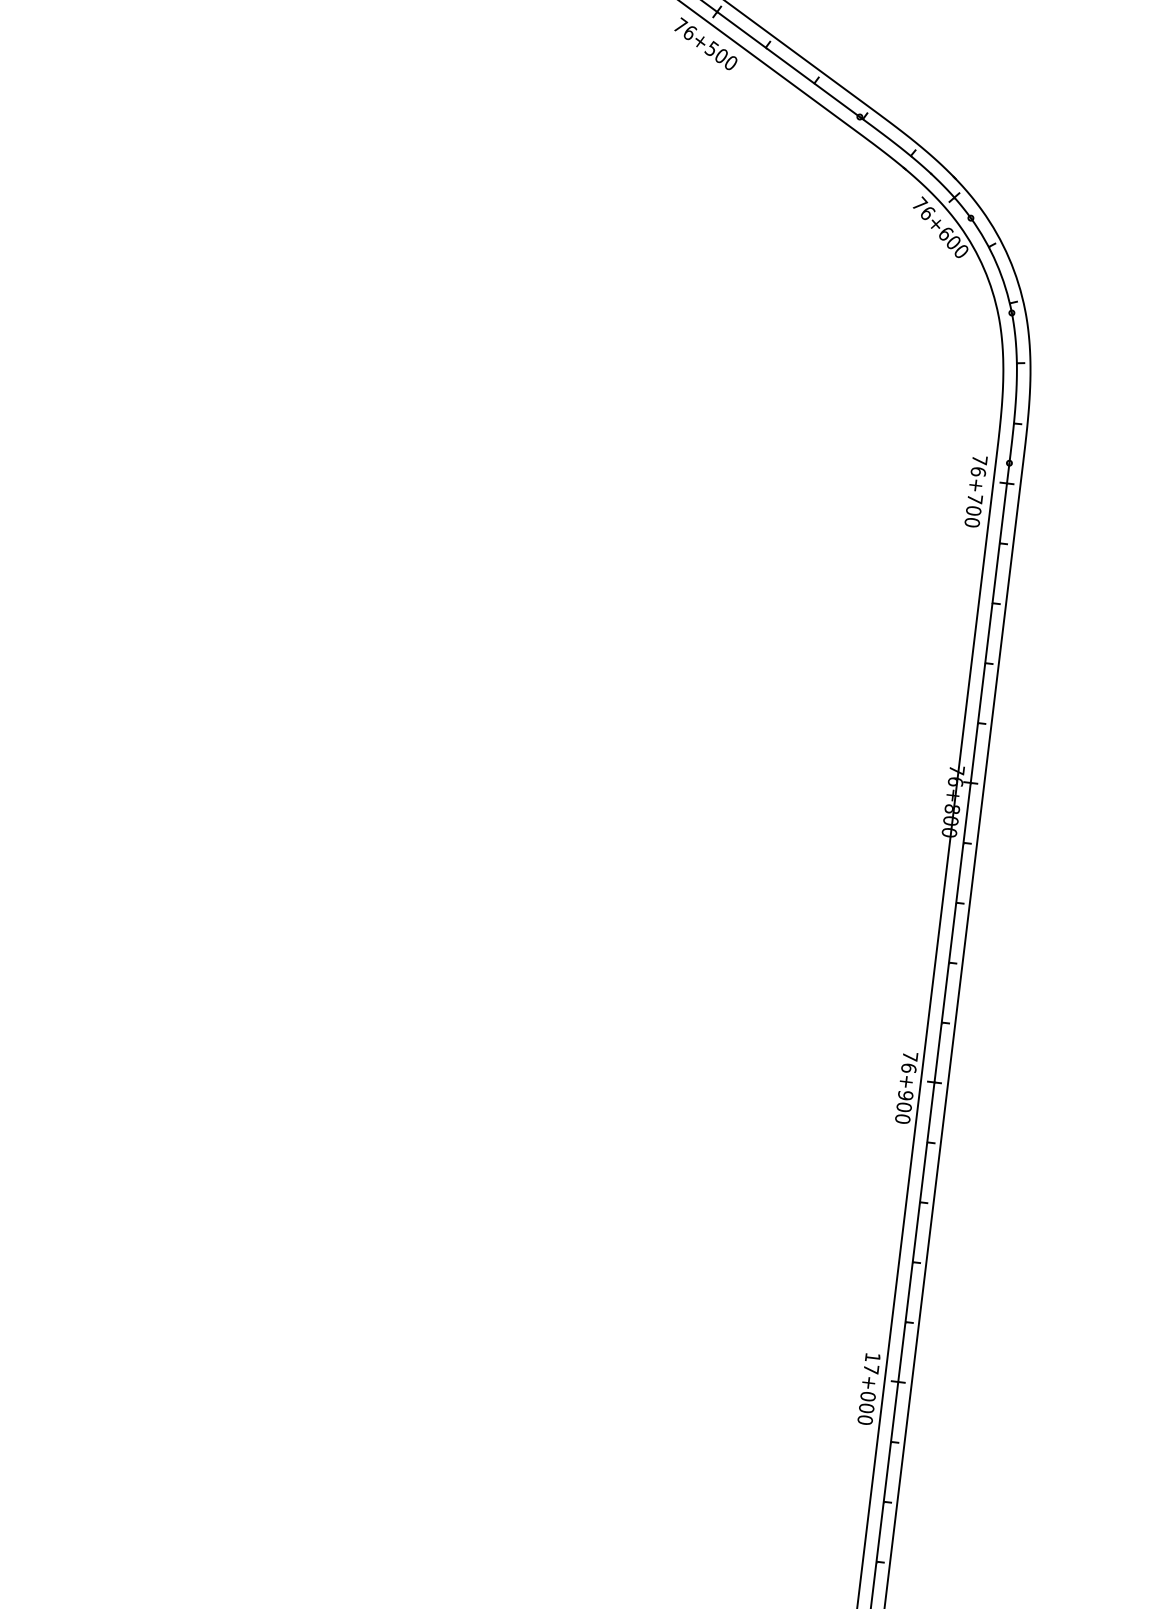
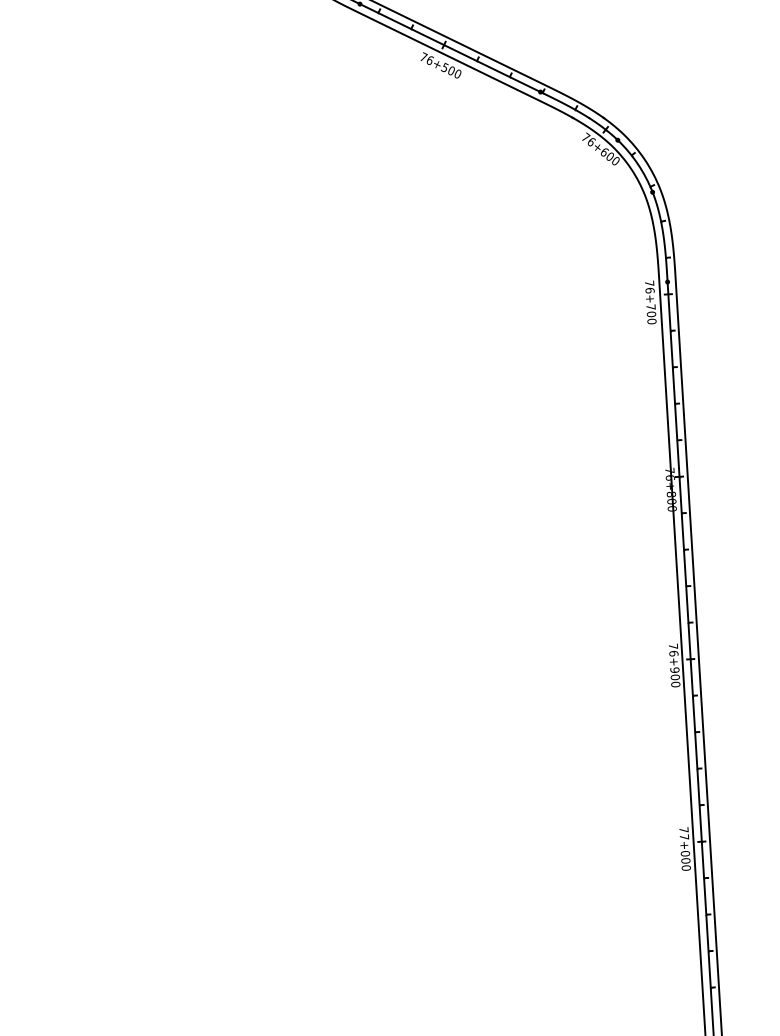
text: (872, 1356) -> (683, 829), 17+000 -> 77+000

